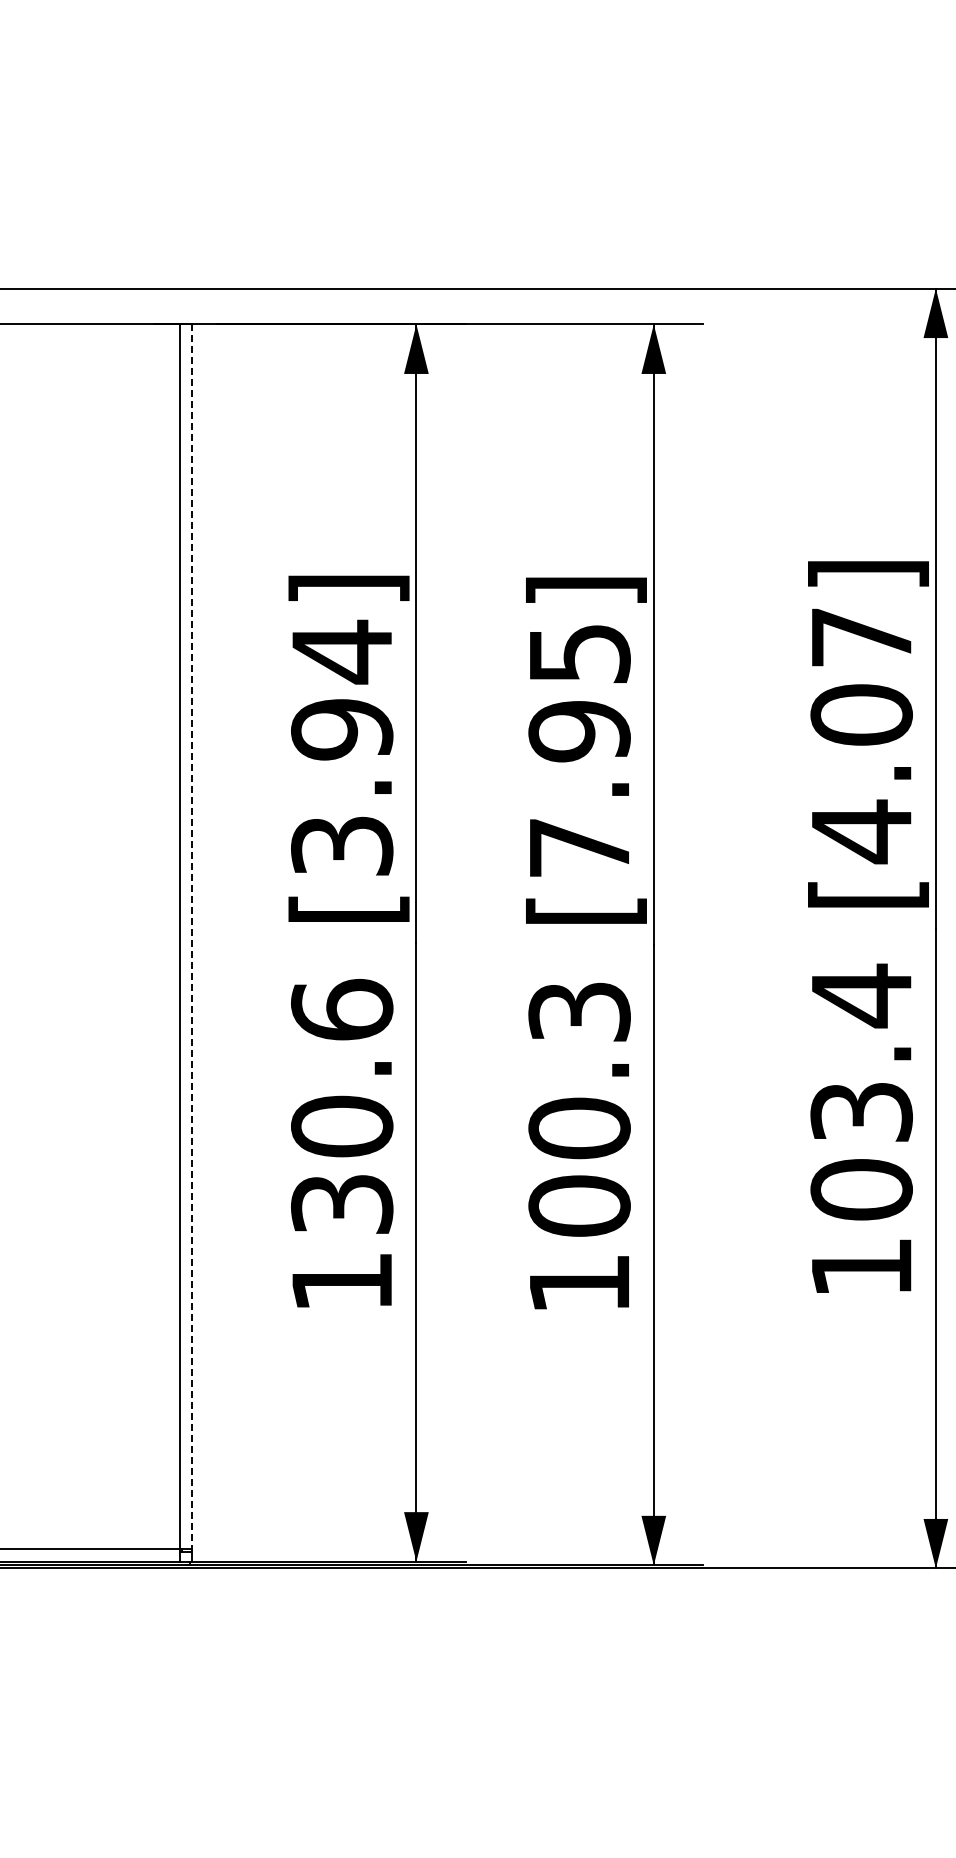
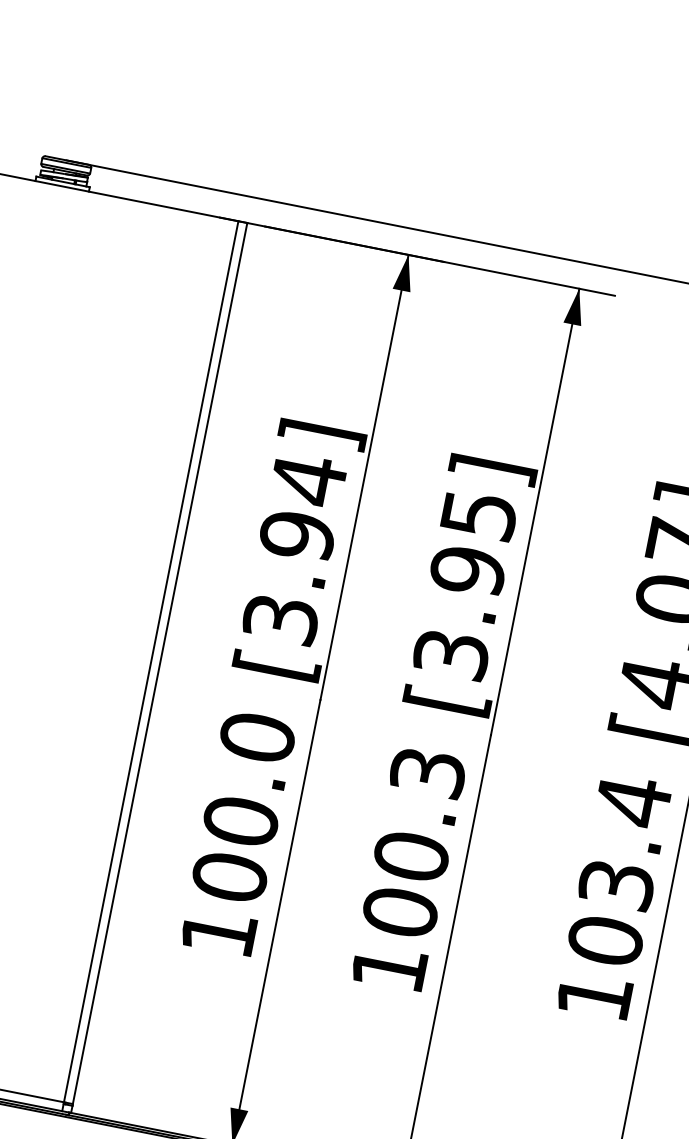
text: (579, 847) -> (451, 654), [7.95] -> [3.95]
line: (192, 938) -> (160, 664), dashed -> solid
text: (342, 1106) -> (244, 806), 130.6 -> 100.0

